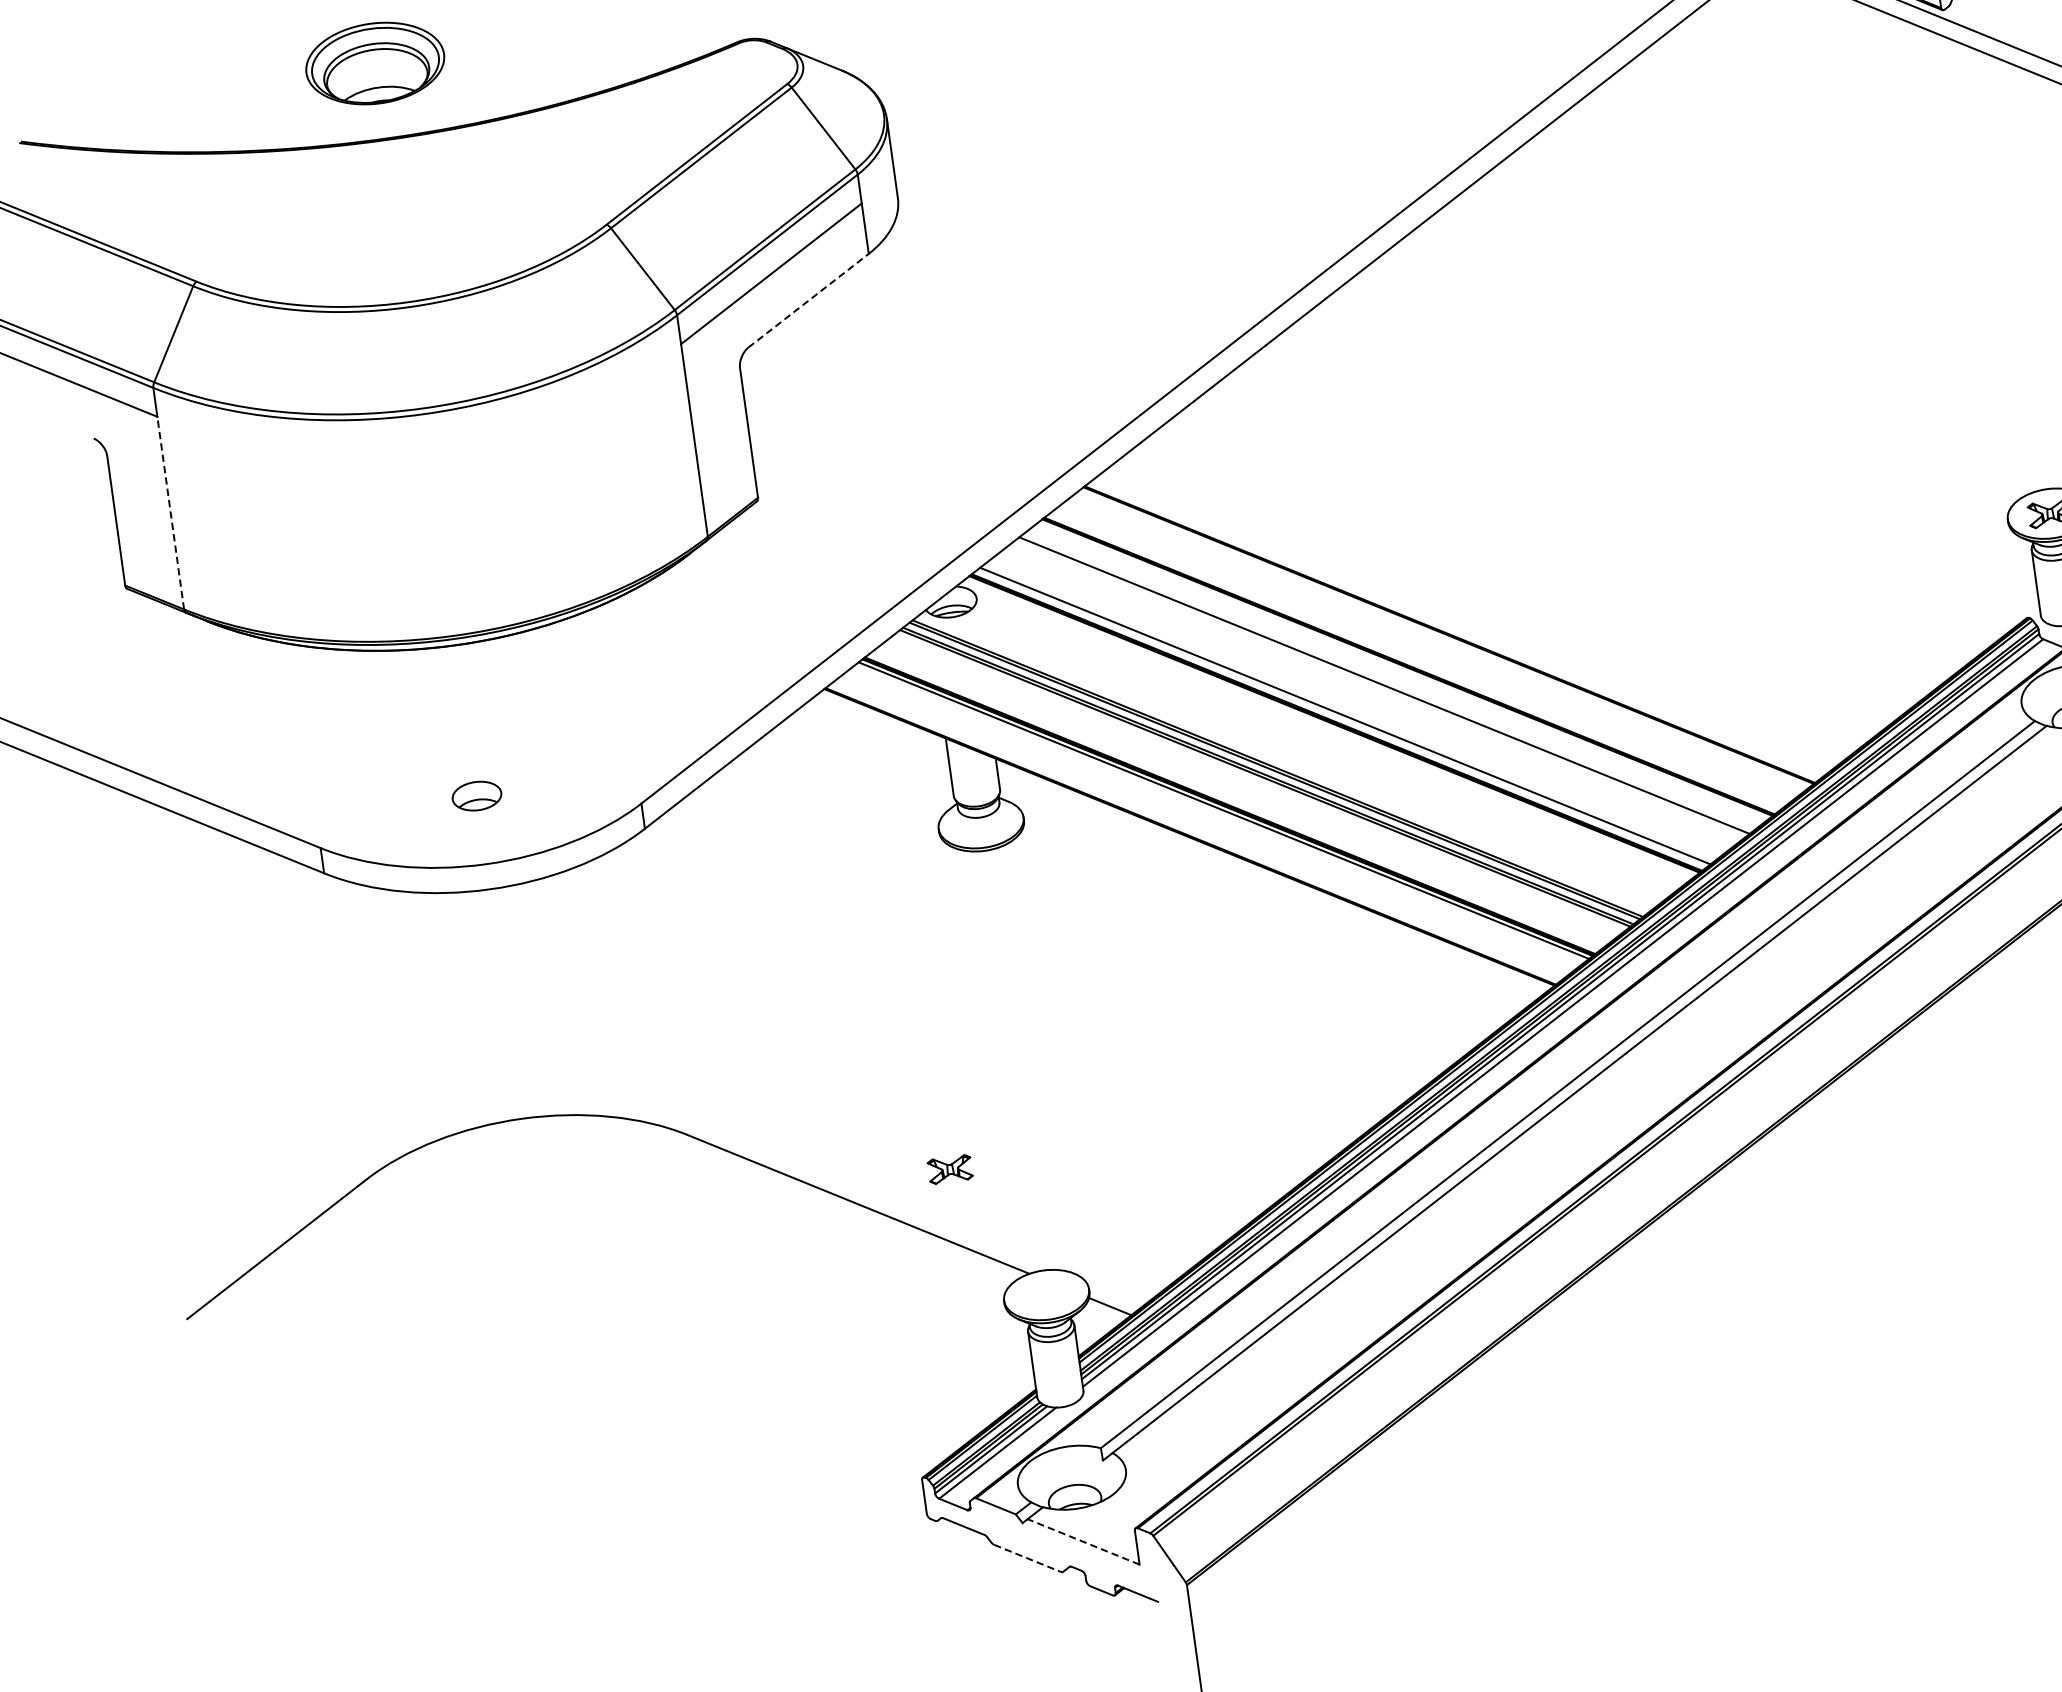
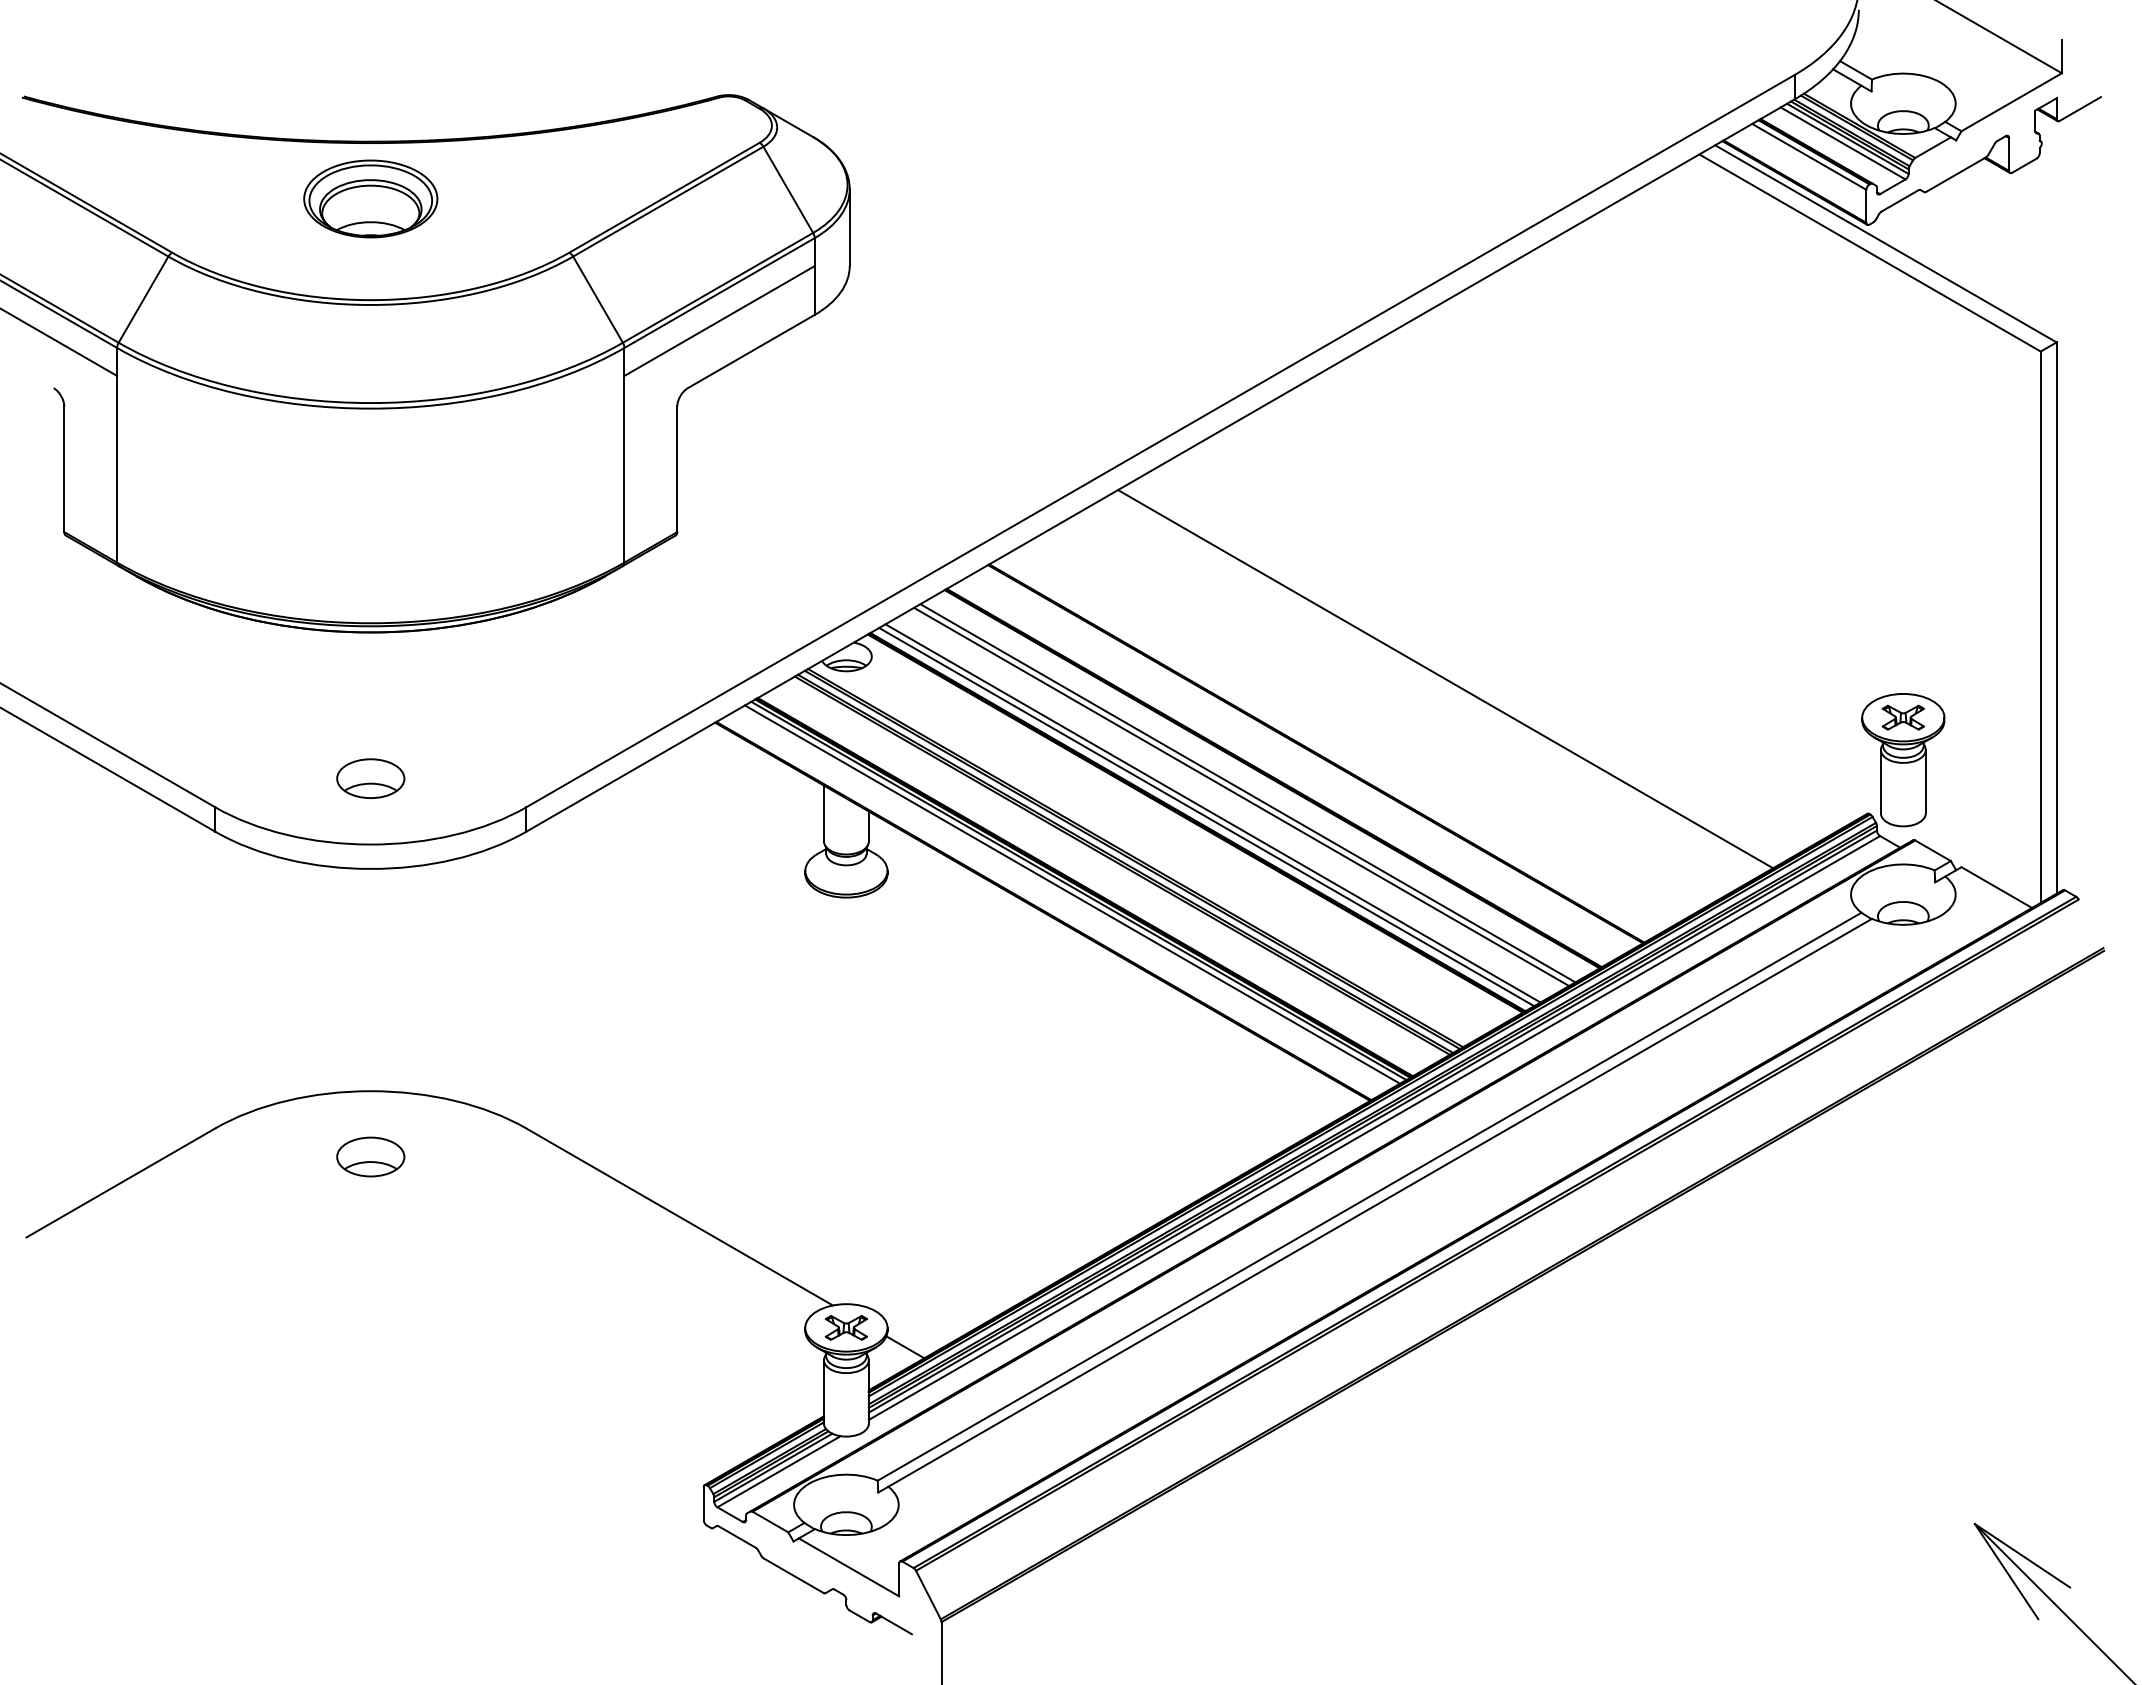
part: (374, 63) -> (370, 198), moved
line: (808, 300) -> (751, 351), dashed -> solid
line: (171, 512) -> (117, 468), dashed -> solid
line: (1572, 539) -> (1445, 679), added
line: (1378, 689) -> (1241, 796), added
line: (1350, 711) -> (1212, 813), added
part: (476, 796) -> (370, 778), size x1.43
line: (1217, 815) -> (1072, 894), added
part: (949, 1169) -> (845, 1327), moved
part: (530, 1186) -> (370, 1156), added
line: (1084, 1541) -> (849, 1567), dashed -> solid
line: (1028, 1558) -> (794, 1575), dashed -> solid

